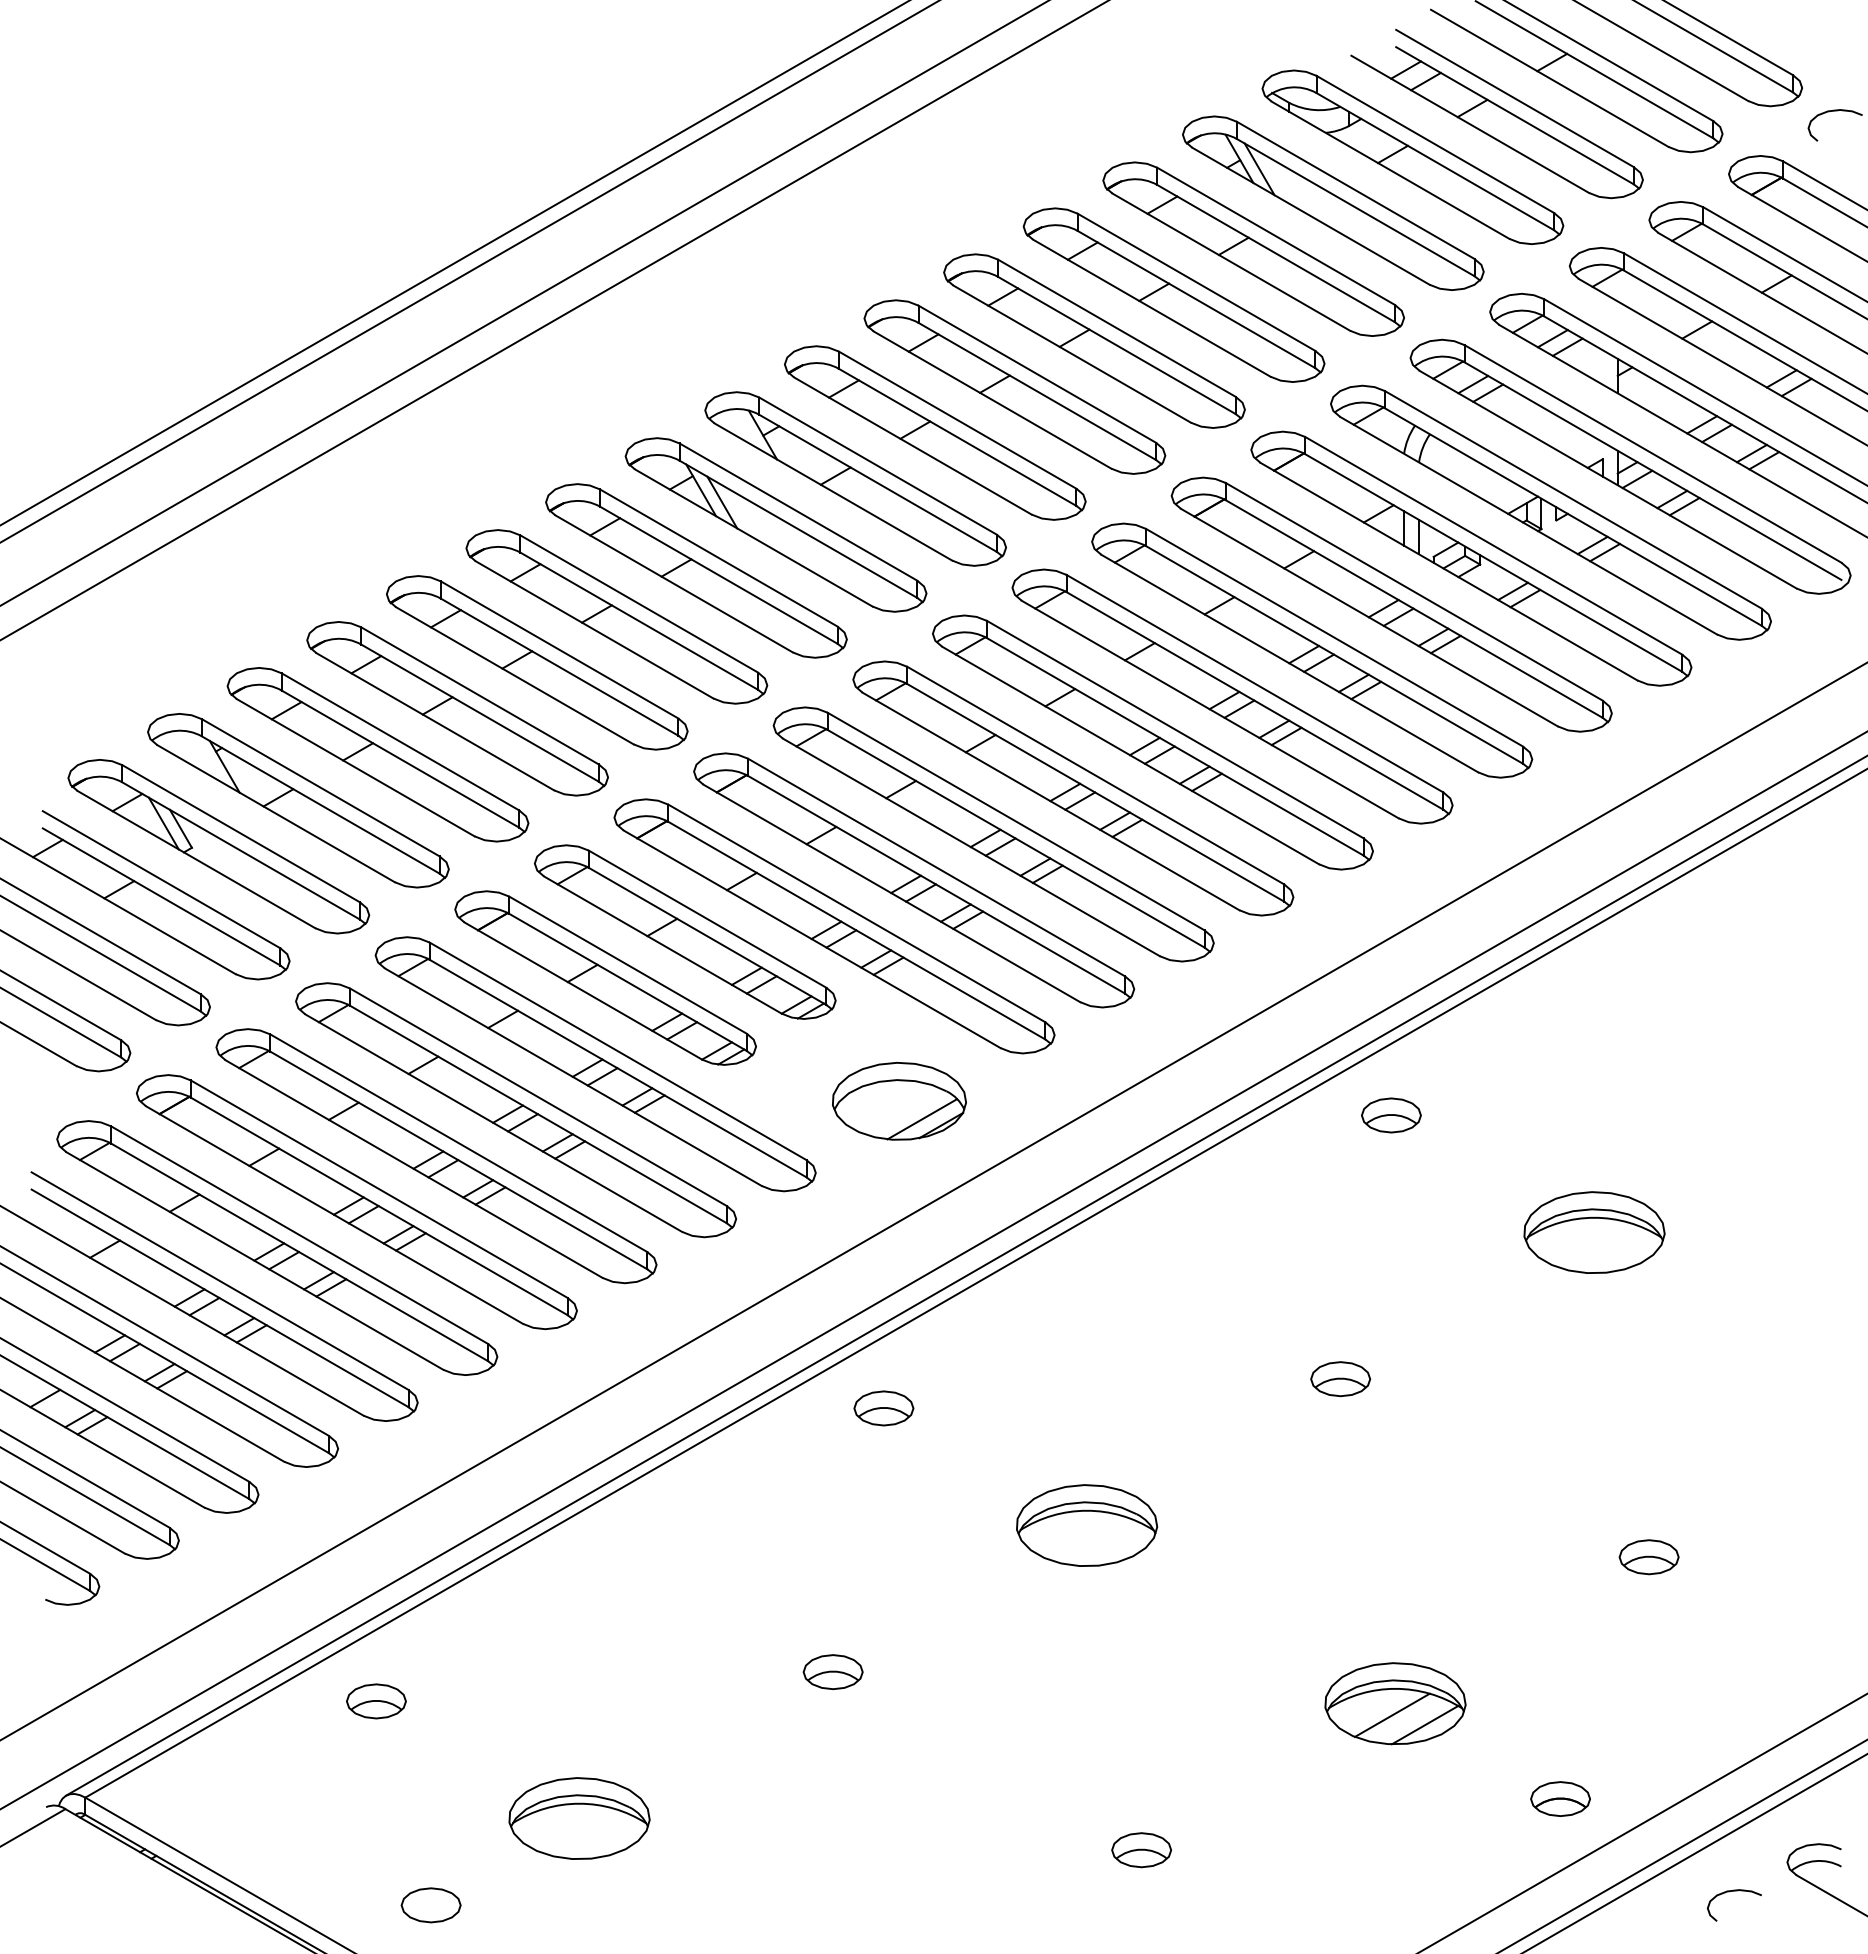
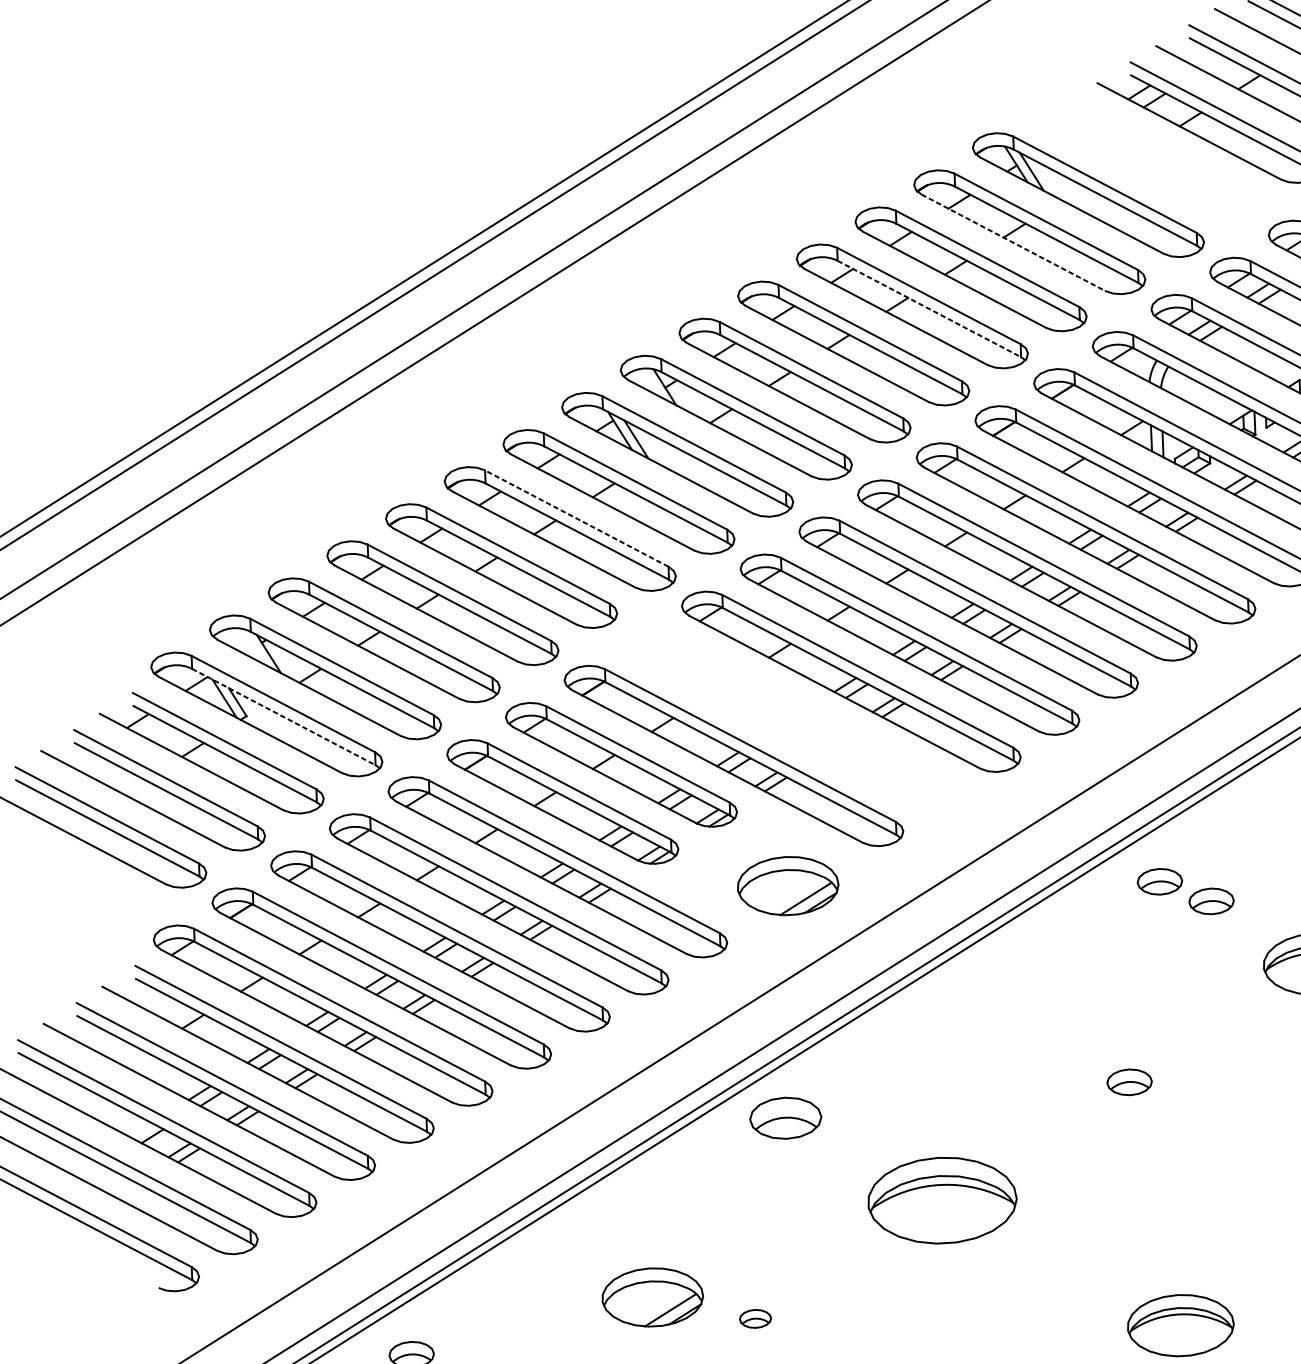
part: (1412, 157) -> (1146, 158), removed
line: (1231, 262) -> (1013, 242), solid -> dashed
line: (1117, 345) -> (929, 309), solid -> dashed
line: (638, 603) -> (576, 518), solid -> dashed
line: (241, 851) -> (284, 717), solid -> dashed
part: (914, 880) -> (792, 718), removed
part: (1458, 1144) -> (1211, 901), added
part: (883, 1408) -> (785, 1118), size x1.6
part: (1087, 1525) -> (943, 1200), size x1.4
part: (698, 1638) -> (652, 1297), added
part: (832, 1672) -> (755, 1319), size x0.7
line: (1391, 1714) -> (1178, 1333), removed
line: (1424, 1724) -> (1203, 1340), removed

